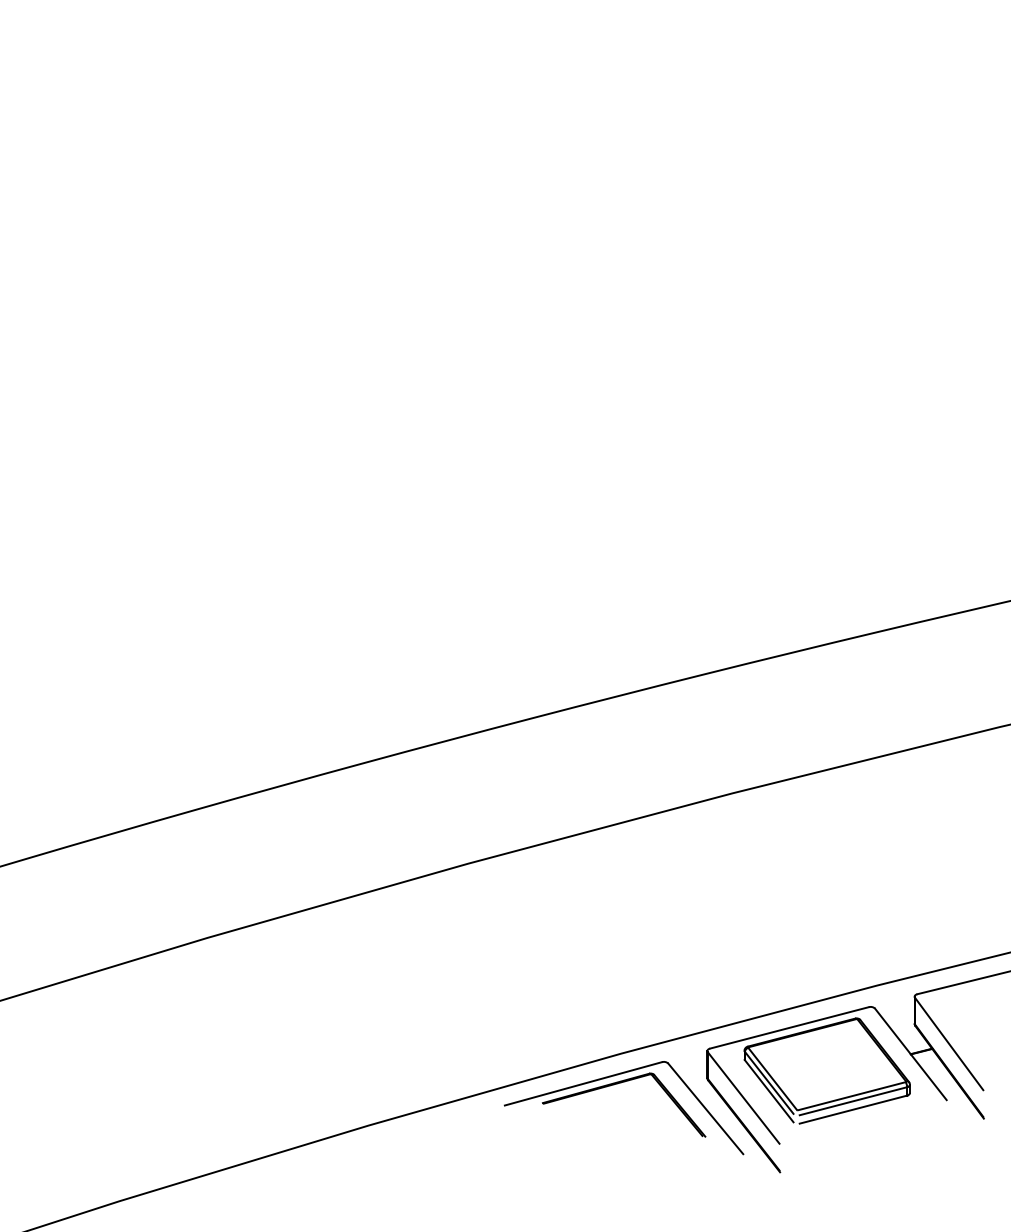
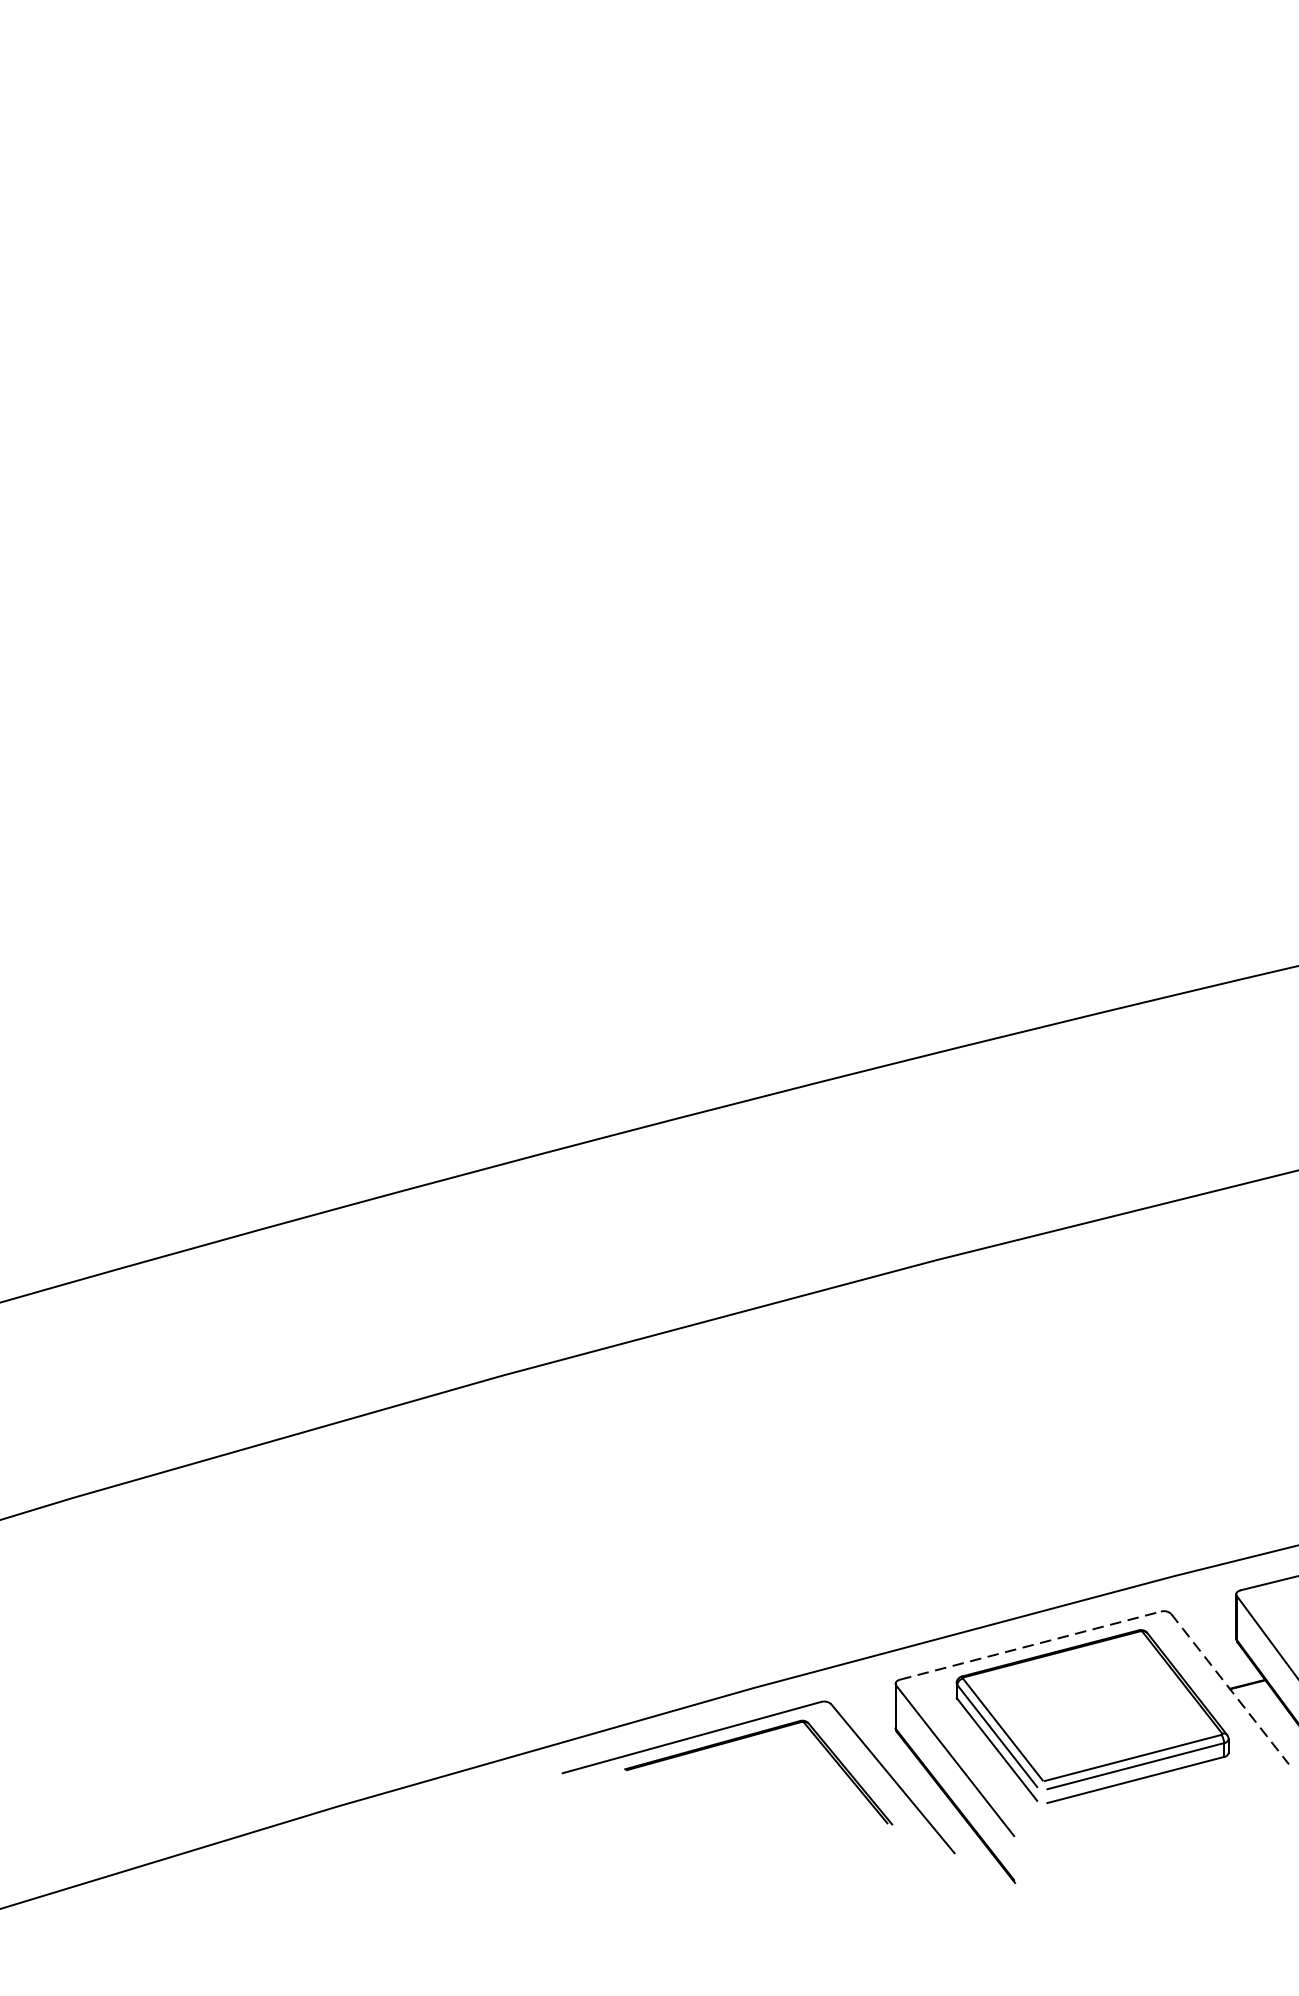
line: (789, 1027) -> (1030, 1644), solid -> dashed
line: (911, 1054) -> (1231, 1689), solid -> dashed

